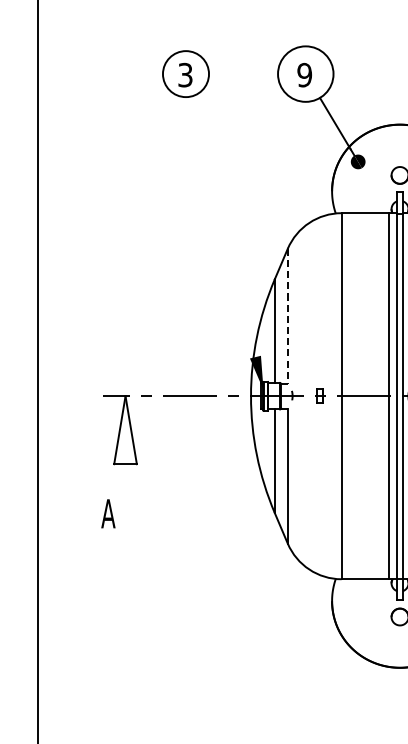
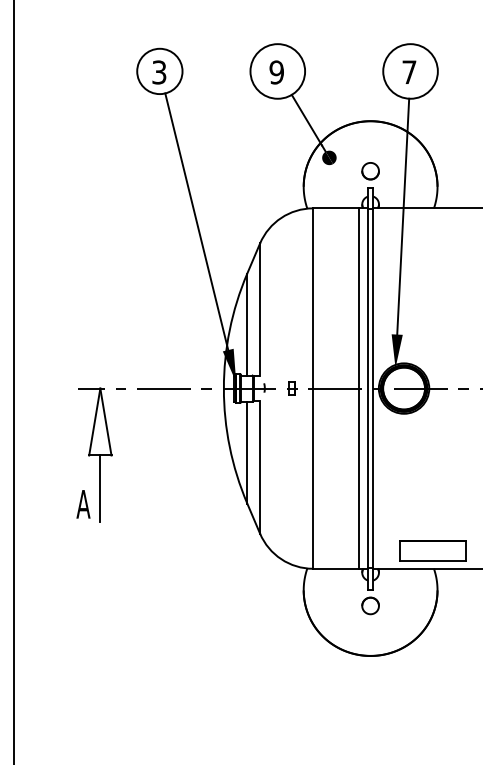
line: (223, 226) -> (196, 221), added
line: (288, 315) -> (260, 309), dashed -> solid
line: (125, 497) -> (100, 488), added

